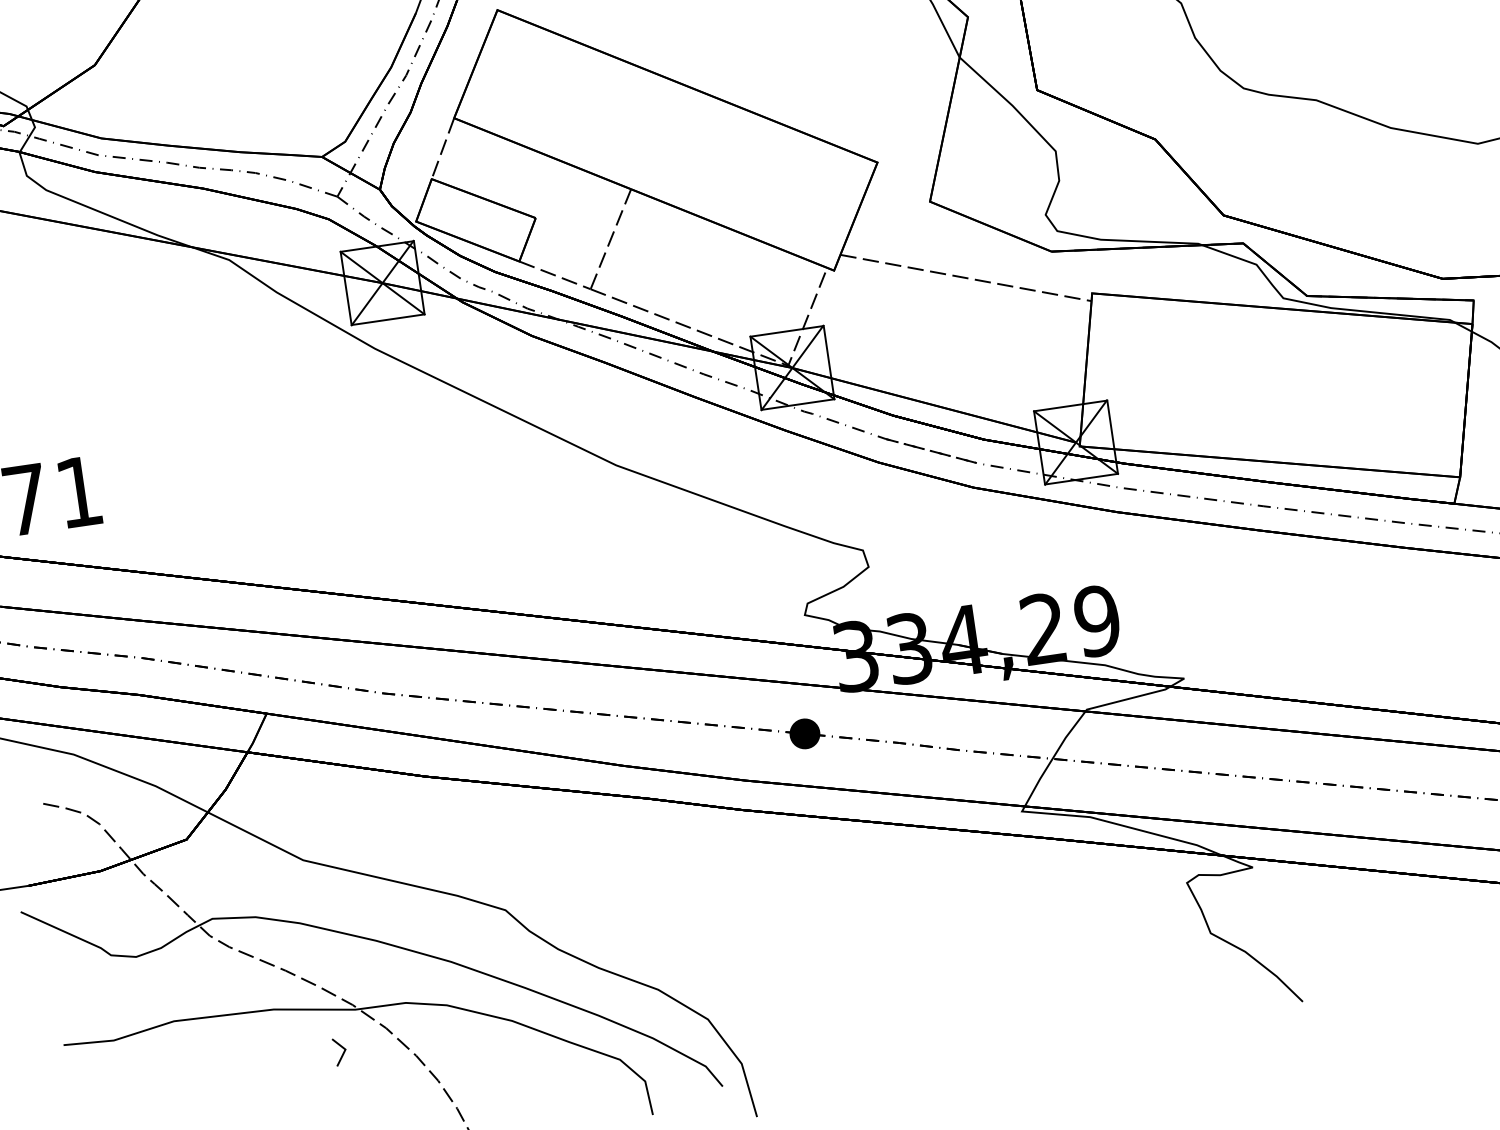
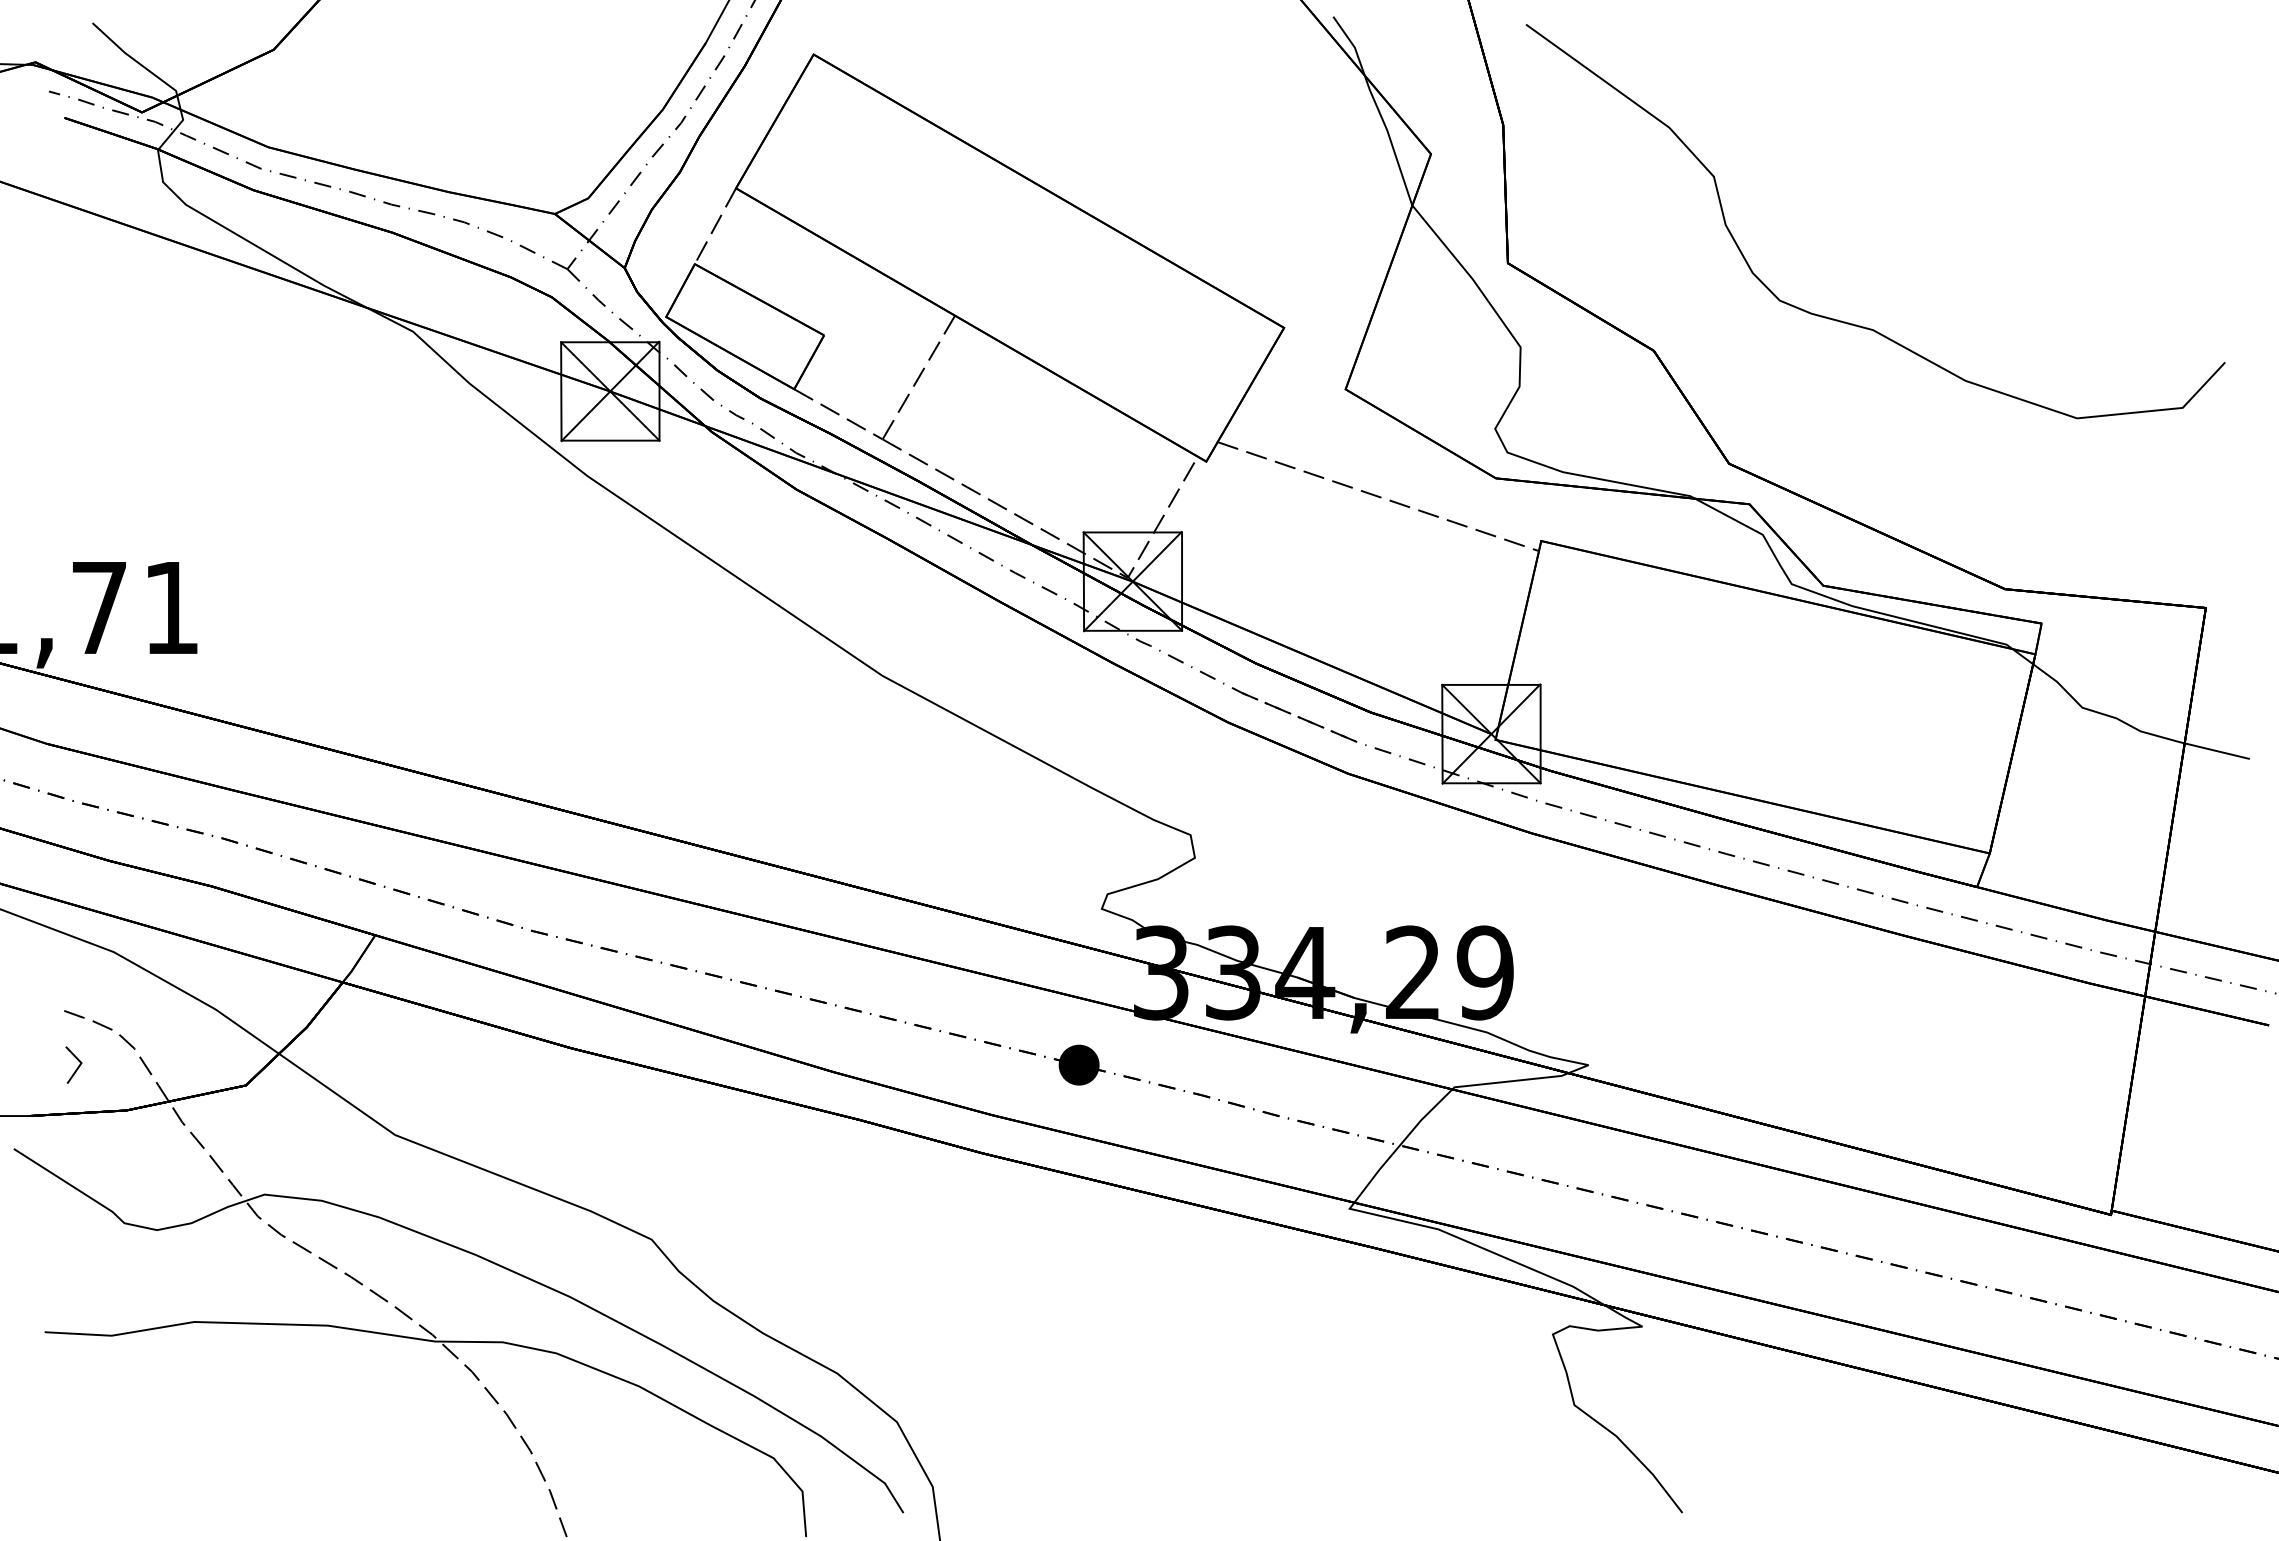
line: (343, 1053) -> (77, 1067), moved

